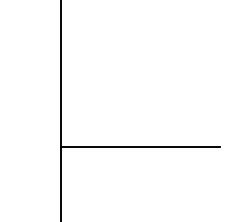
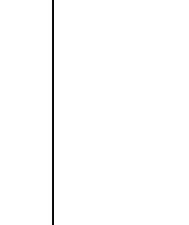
line: (140, 146) -> (114, 95), removed

